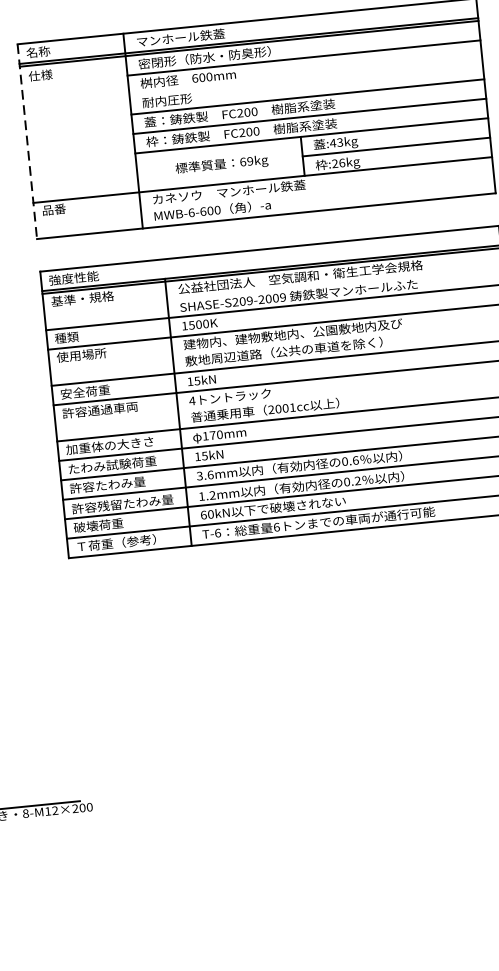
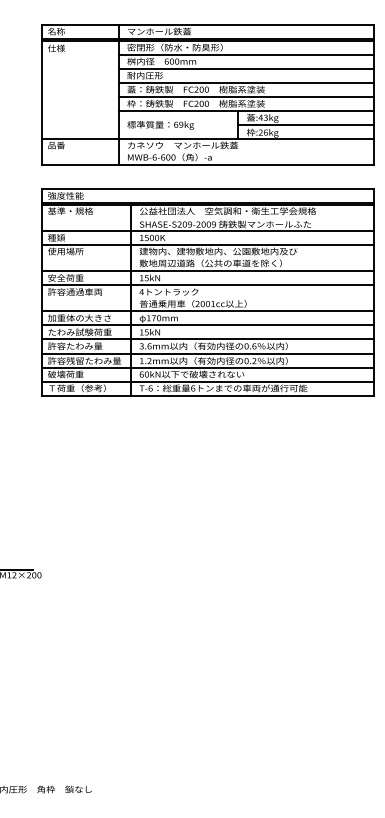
line: (305, 77) -> (245, 68), added
line: (27, 142) -> (42, 95), dashed -> solid
text: (221, 165) -> (160, 125), moved

